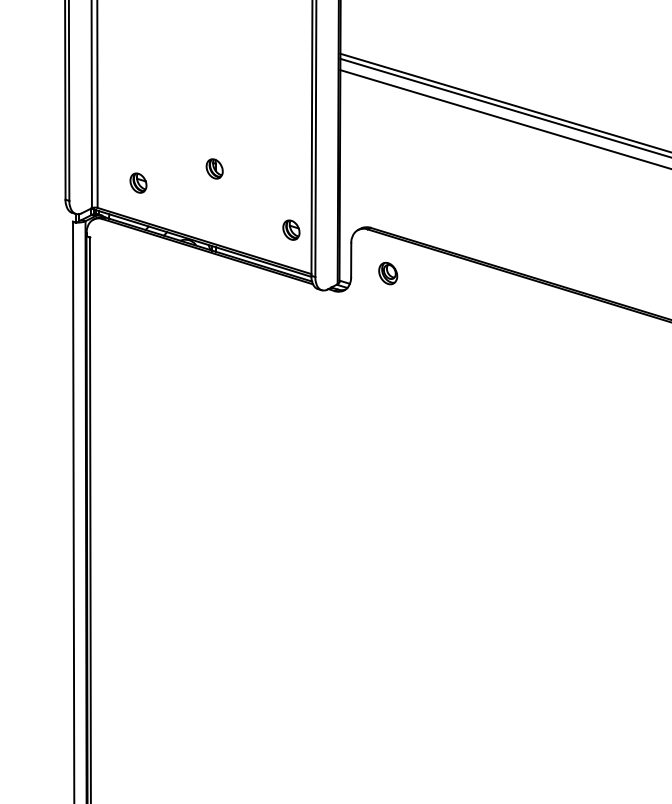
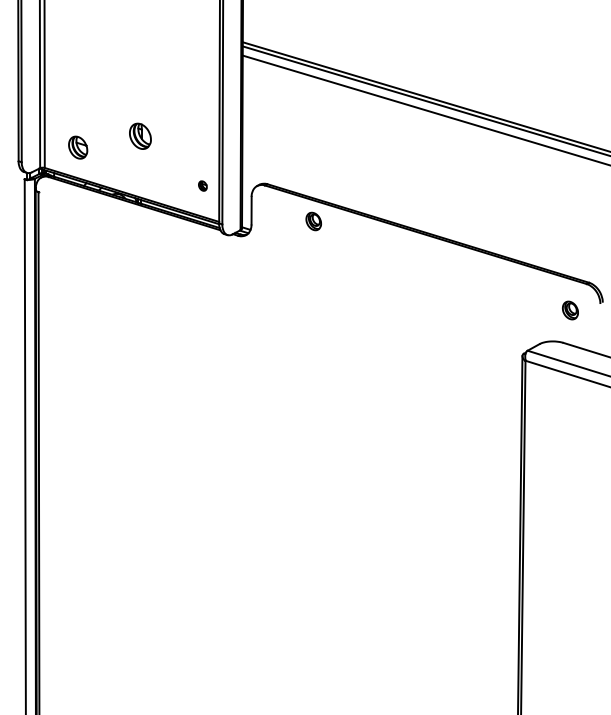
part: (213, 168) -> (139, 135), size x1.6
part: (137, 182) -> (77, 147), size x1.4
part: (291, 229) -> (202, 185), size x0.6
part: (387, 273) -> (313, 221), moved

